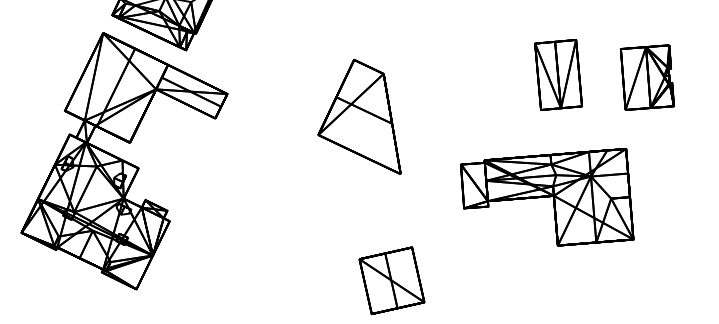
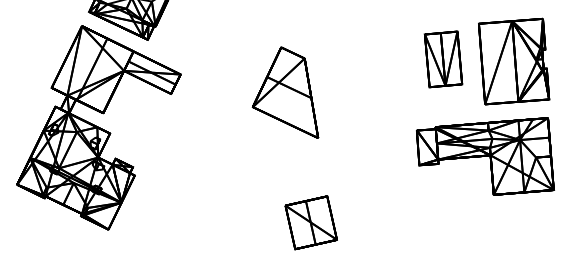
part: (647, 77) -> (514, 61), size x1.67
part: (547, 197) -> (485, 156), moved

